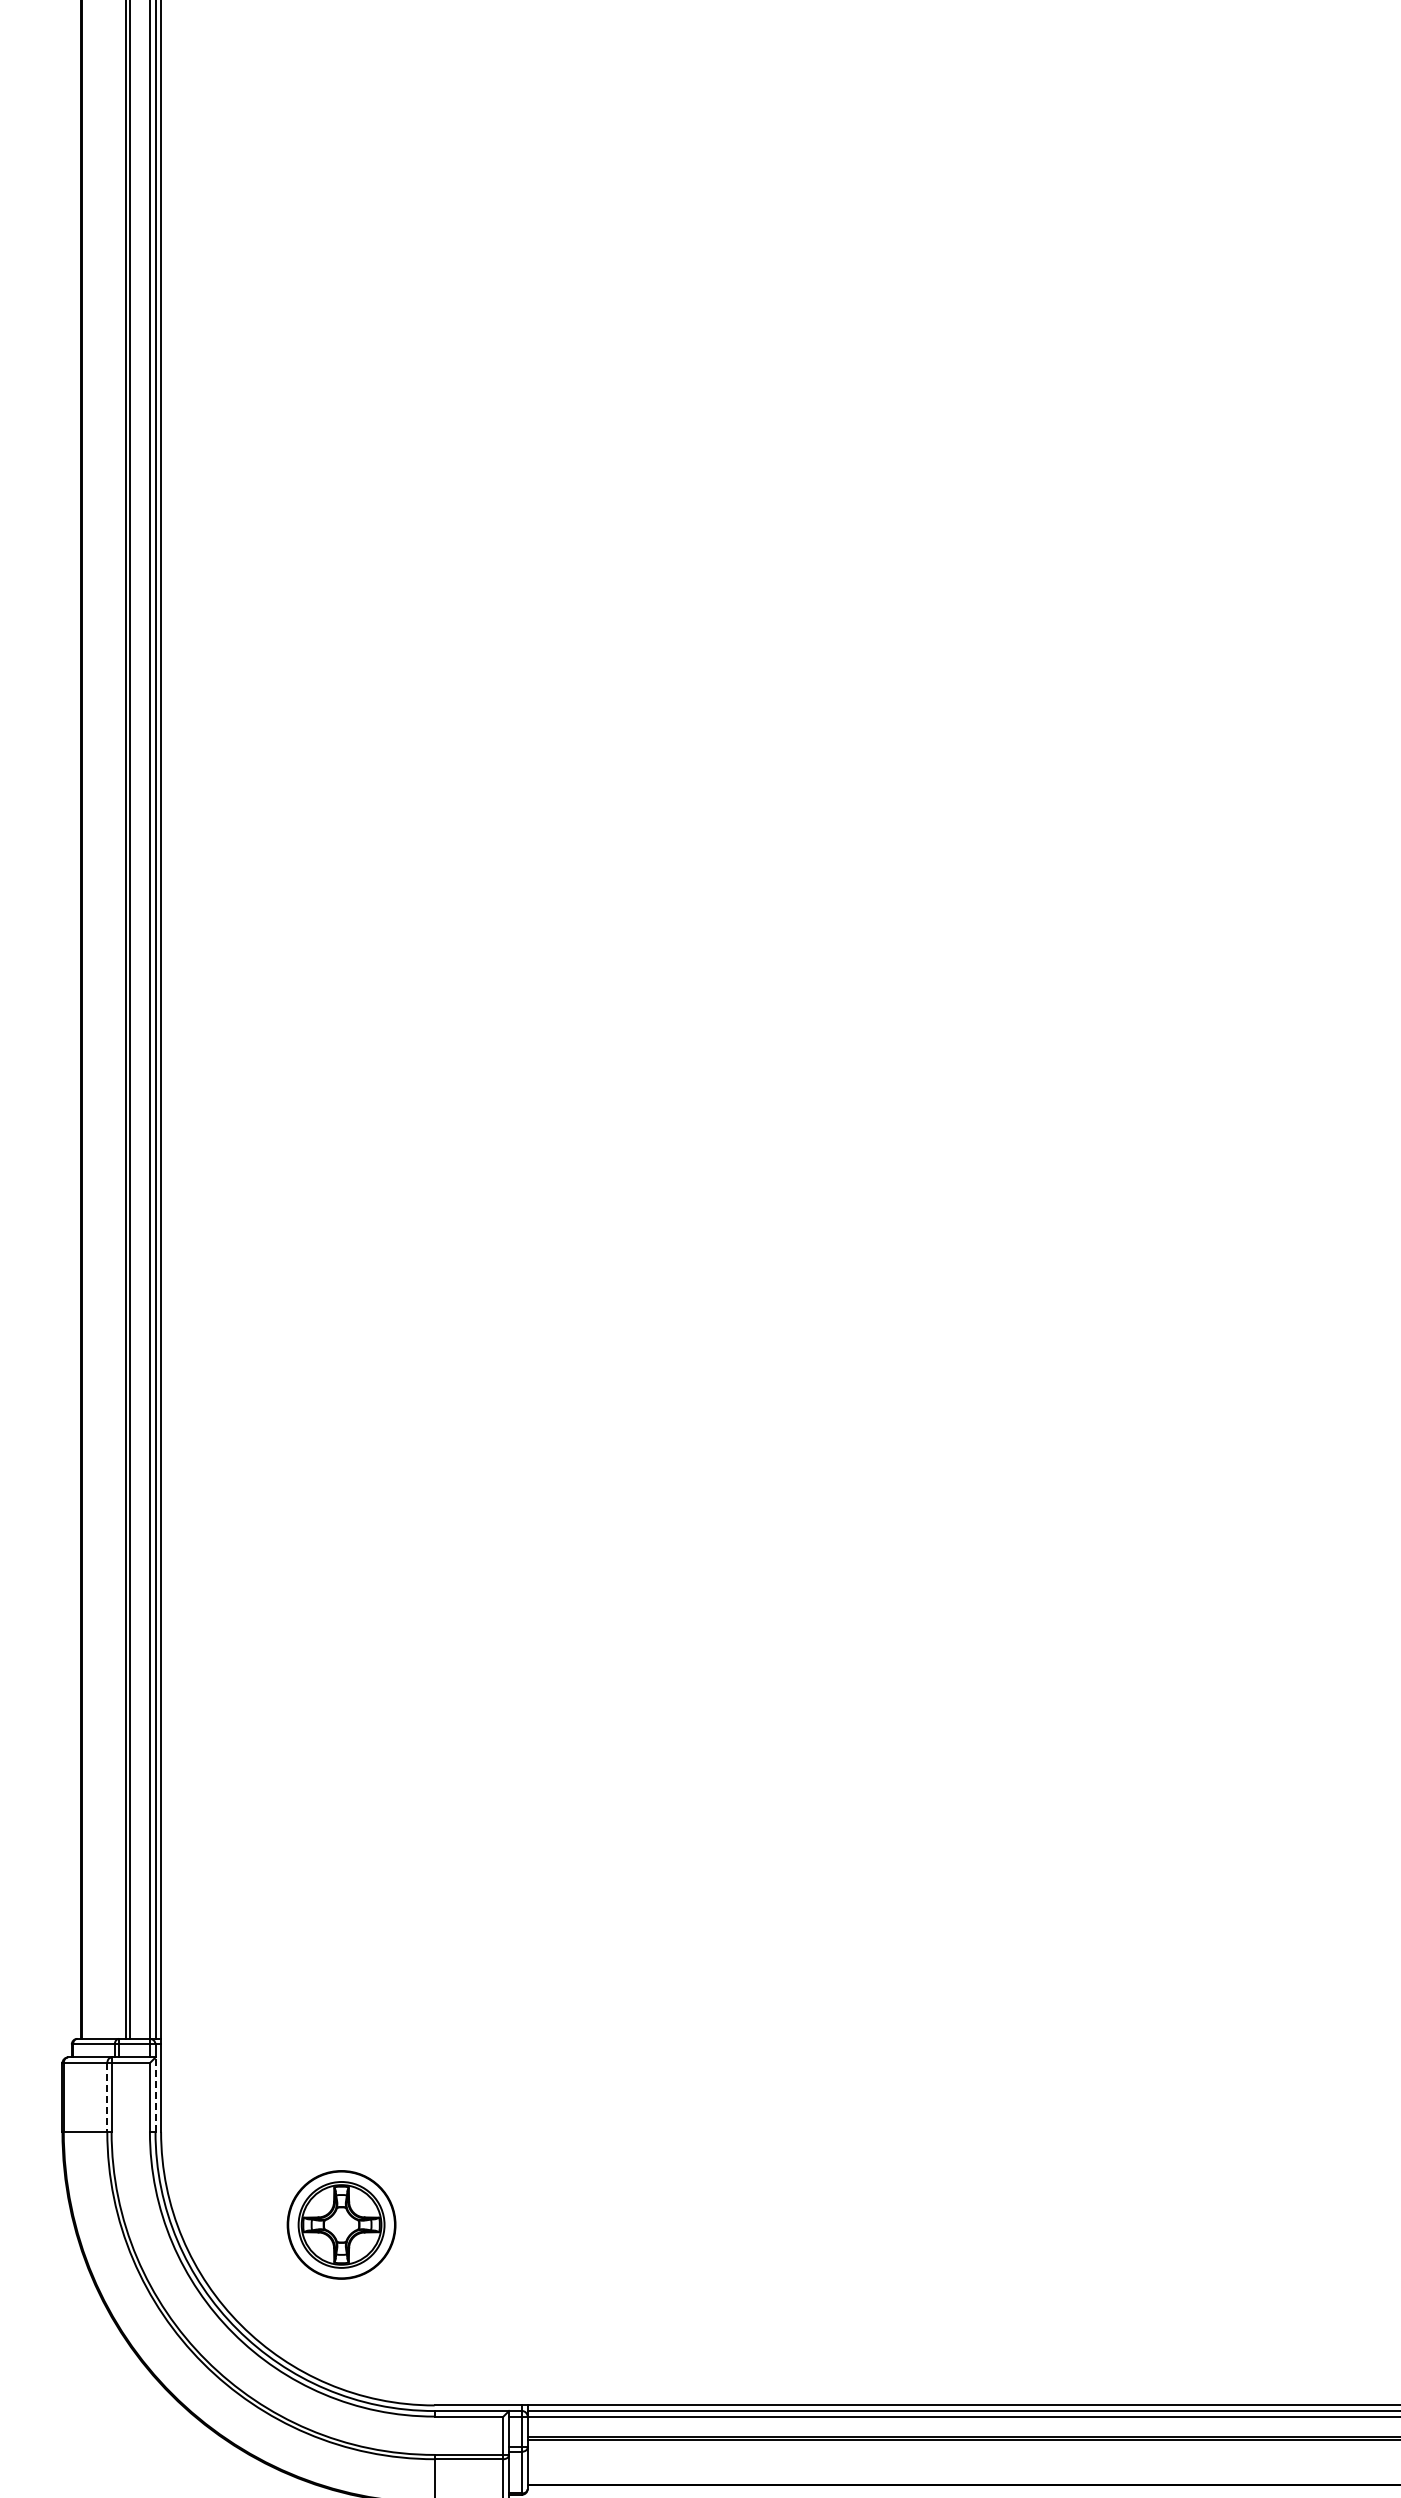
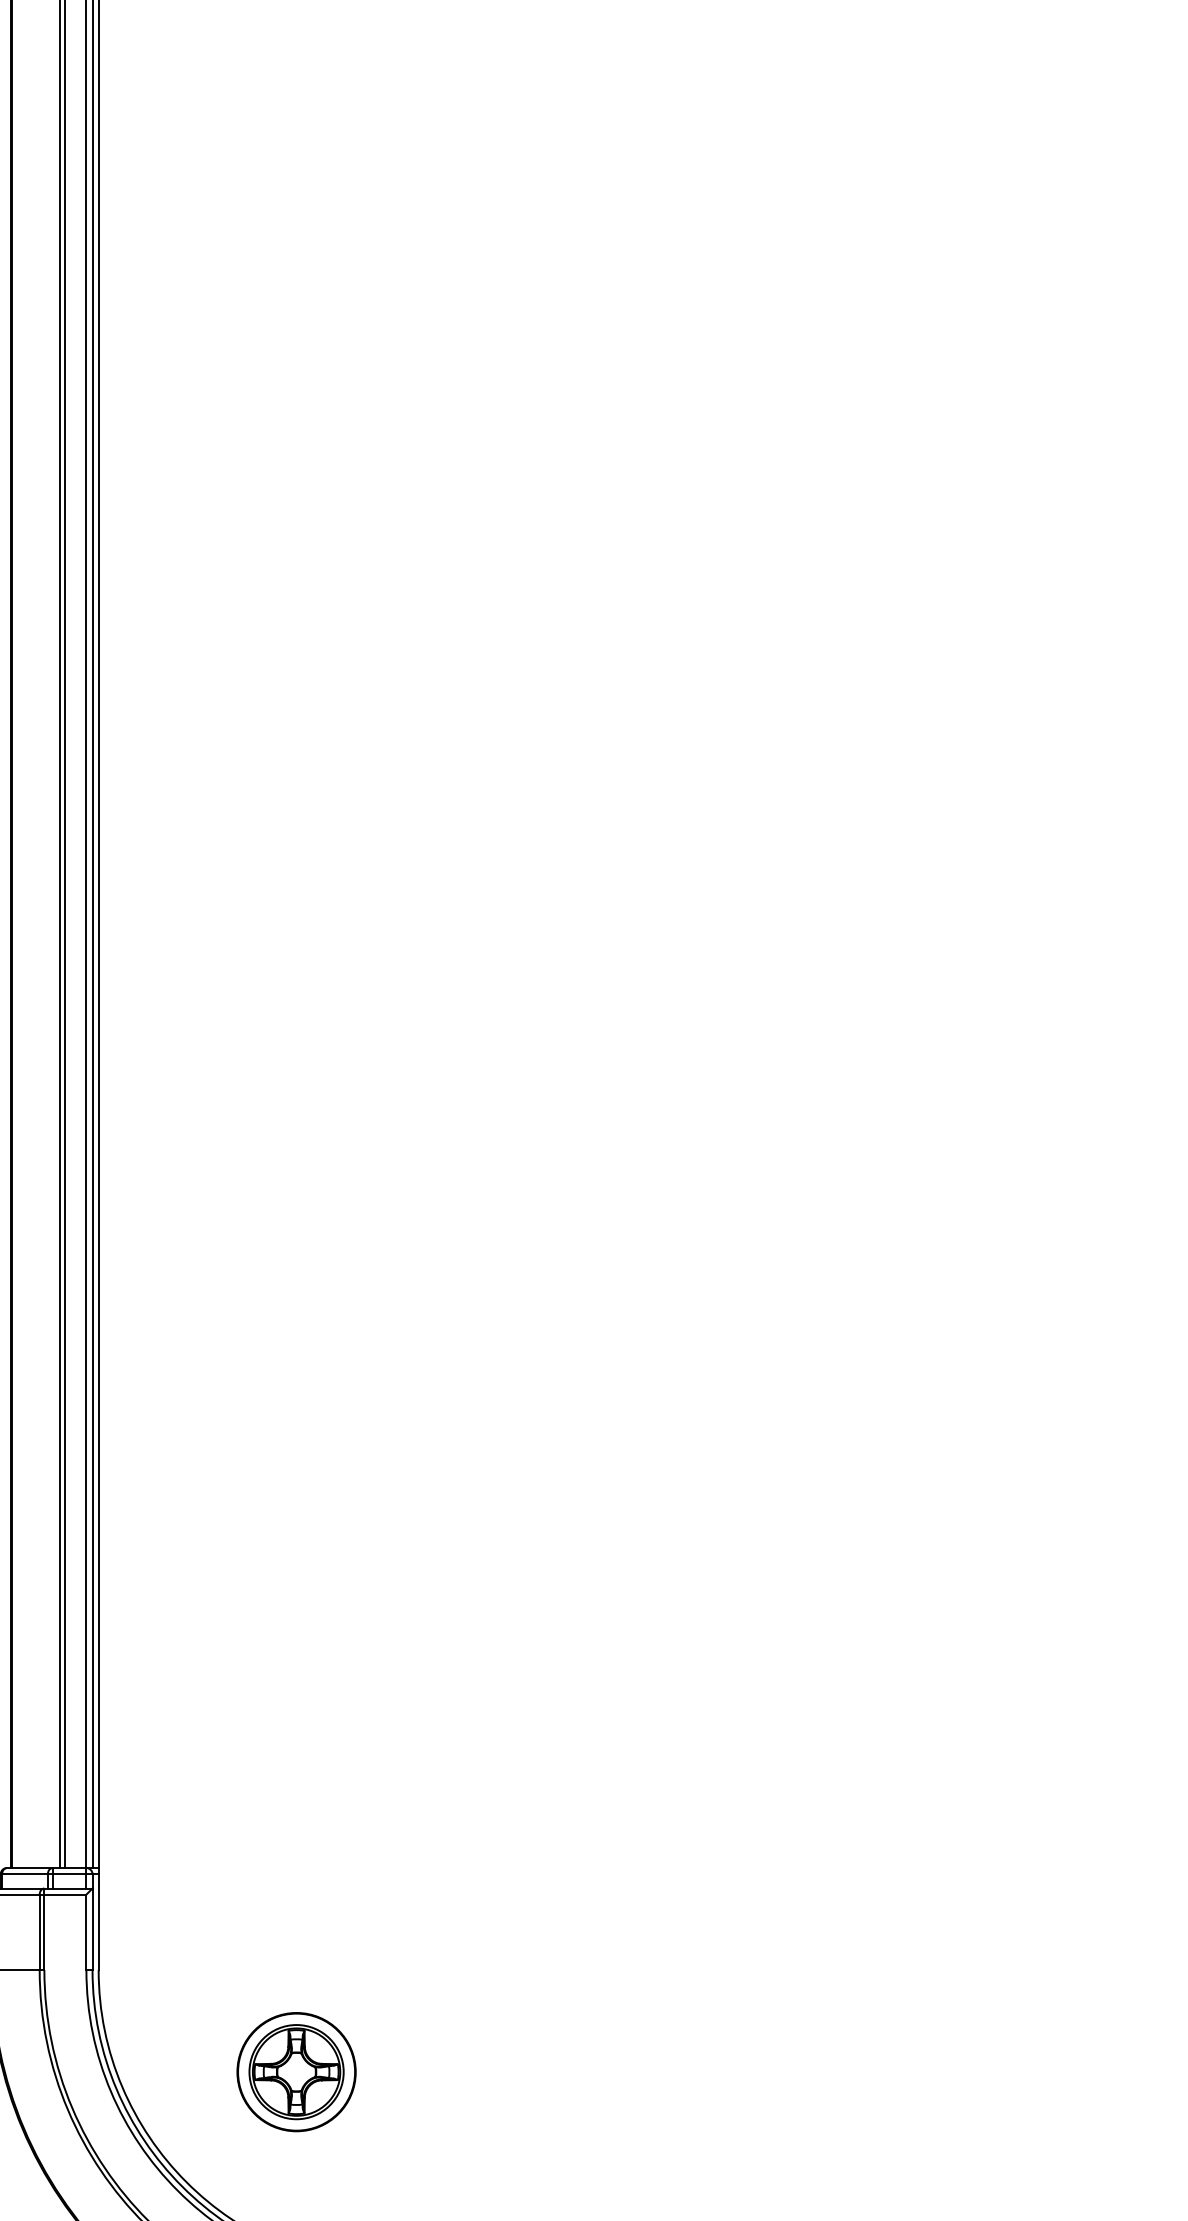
line: (155, 2094) -> (92, 1929), dashed -> solid
line: (107, 2097) -> (39, 1932), dashed -> solid

